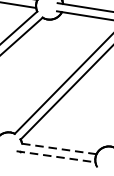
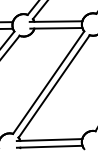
line: (57, 149) -> (49, 140), dashed -> solid
line: (55, 156) -> (49, 146), dashed -> solid

